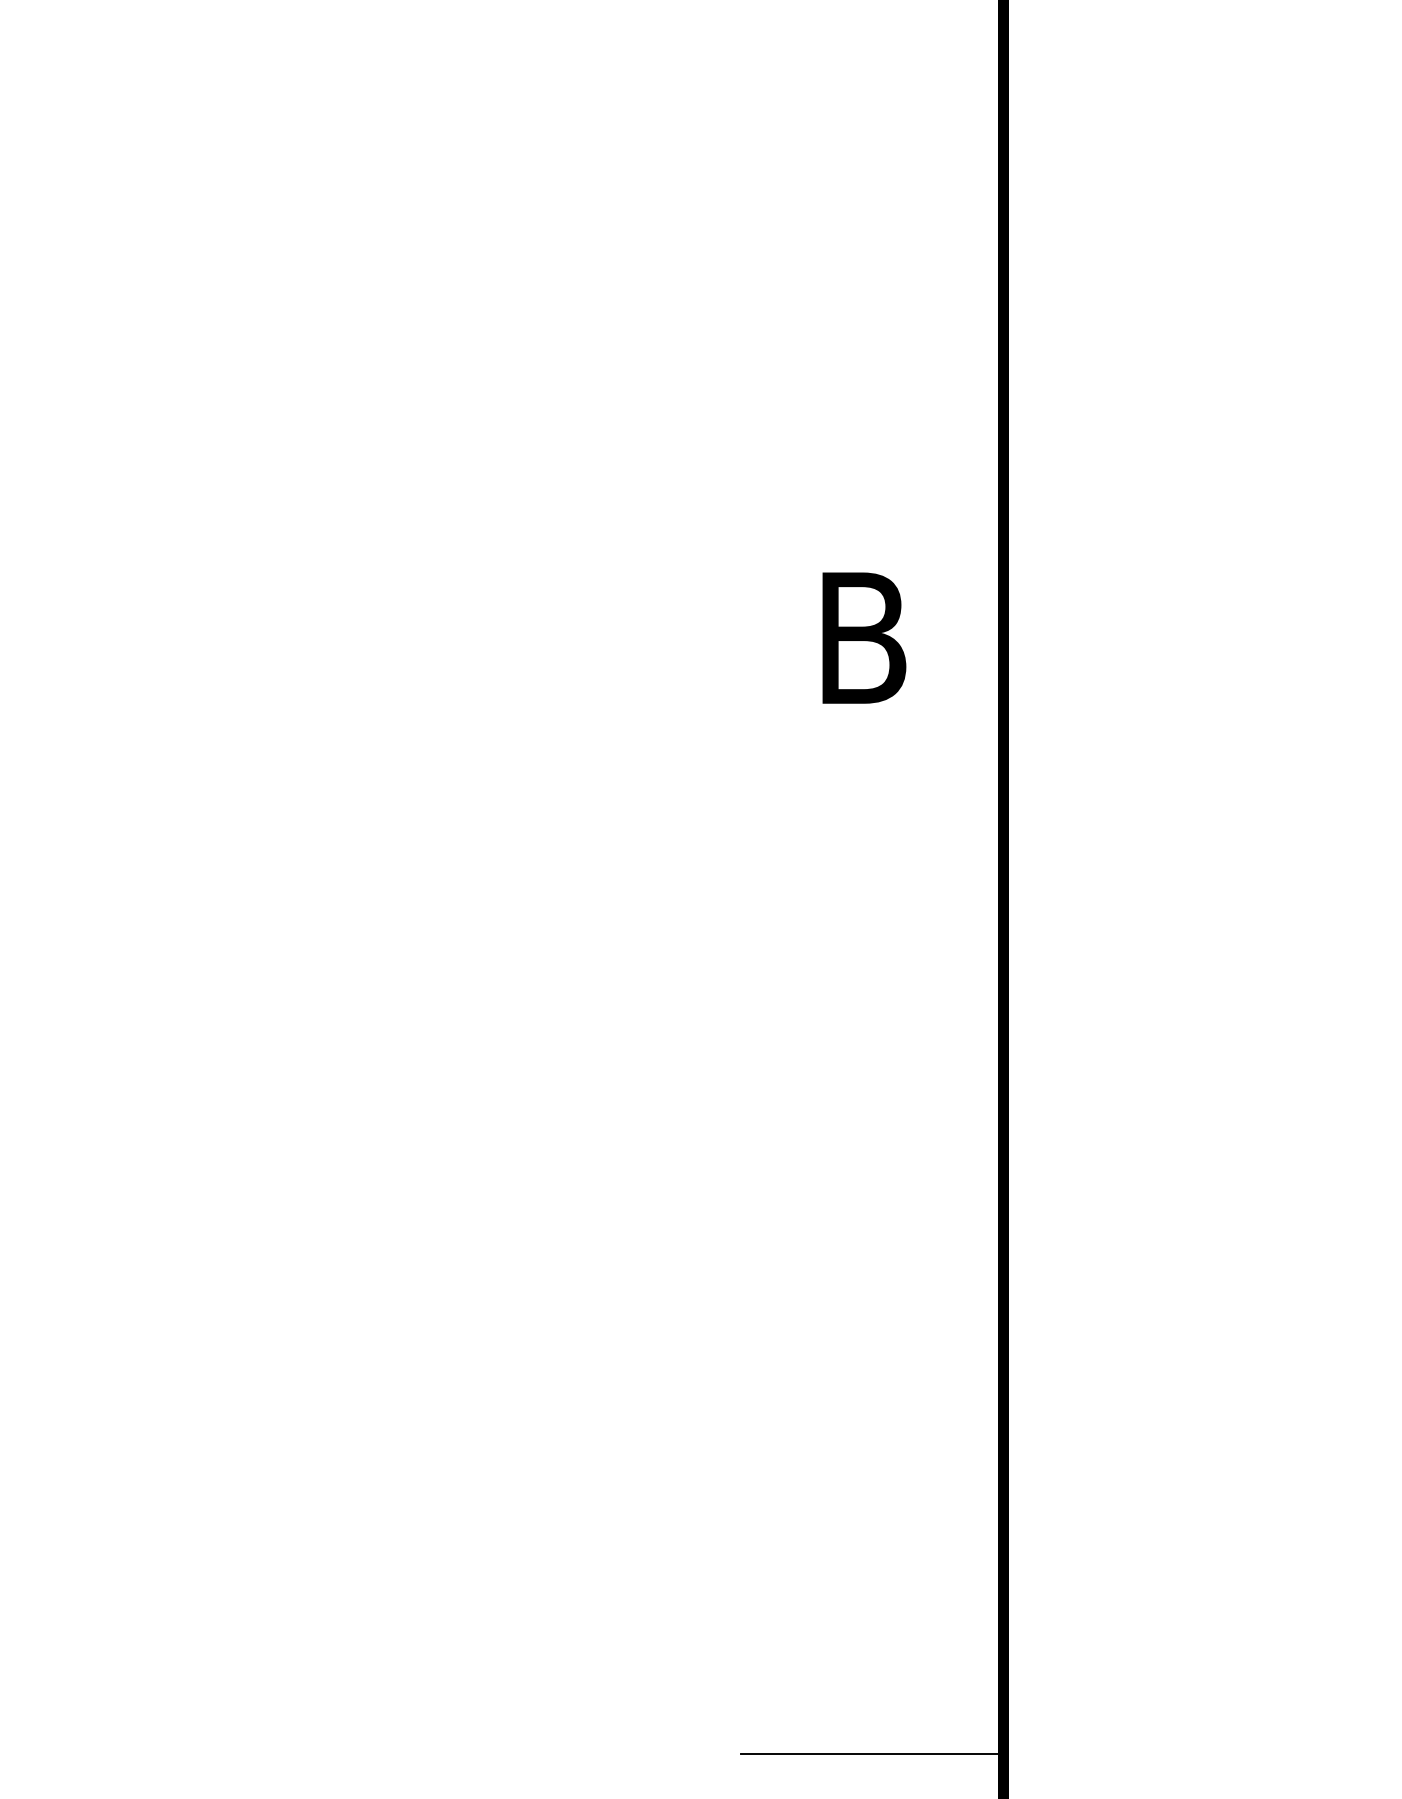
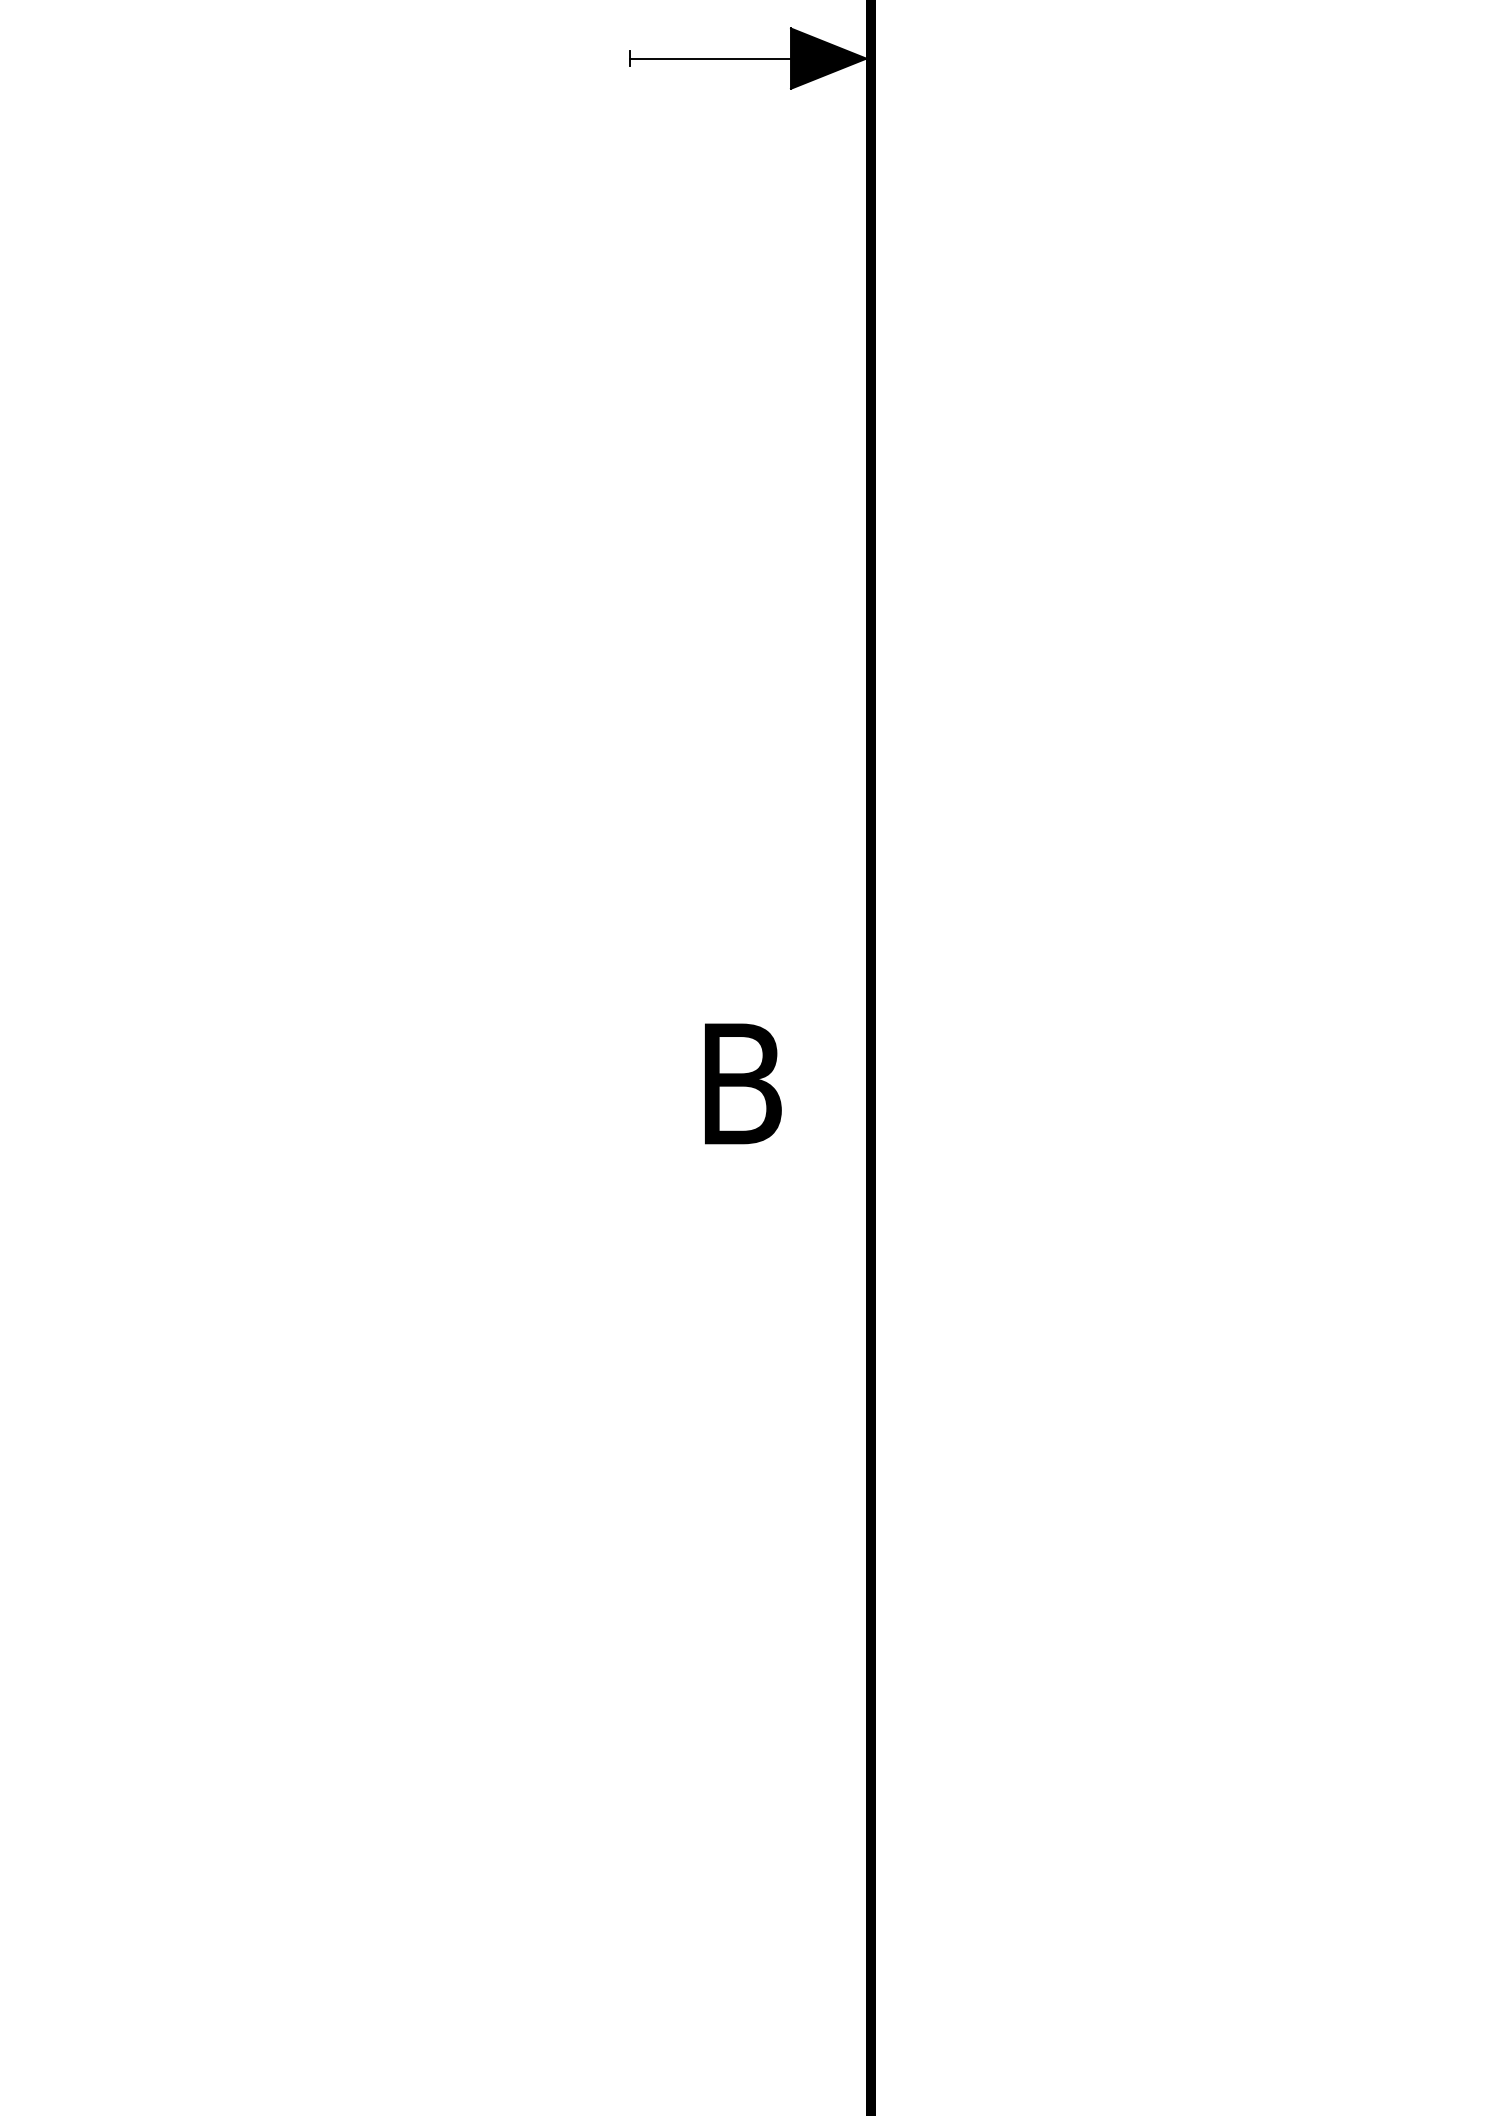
line: (872, 1753) -> (750, 2109), removed

